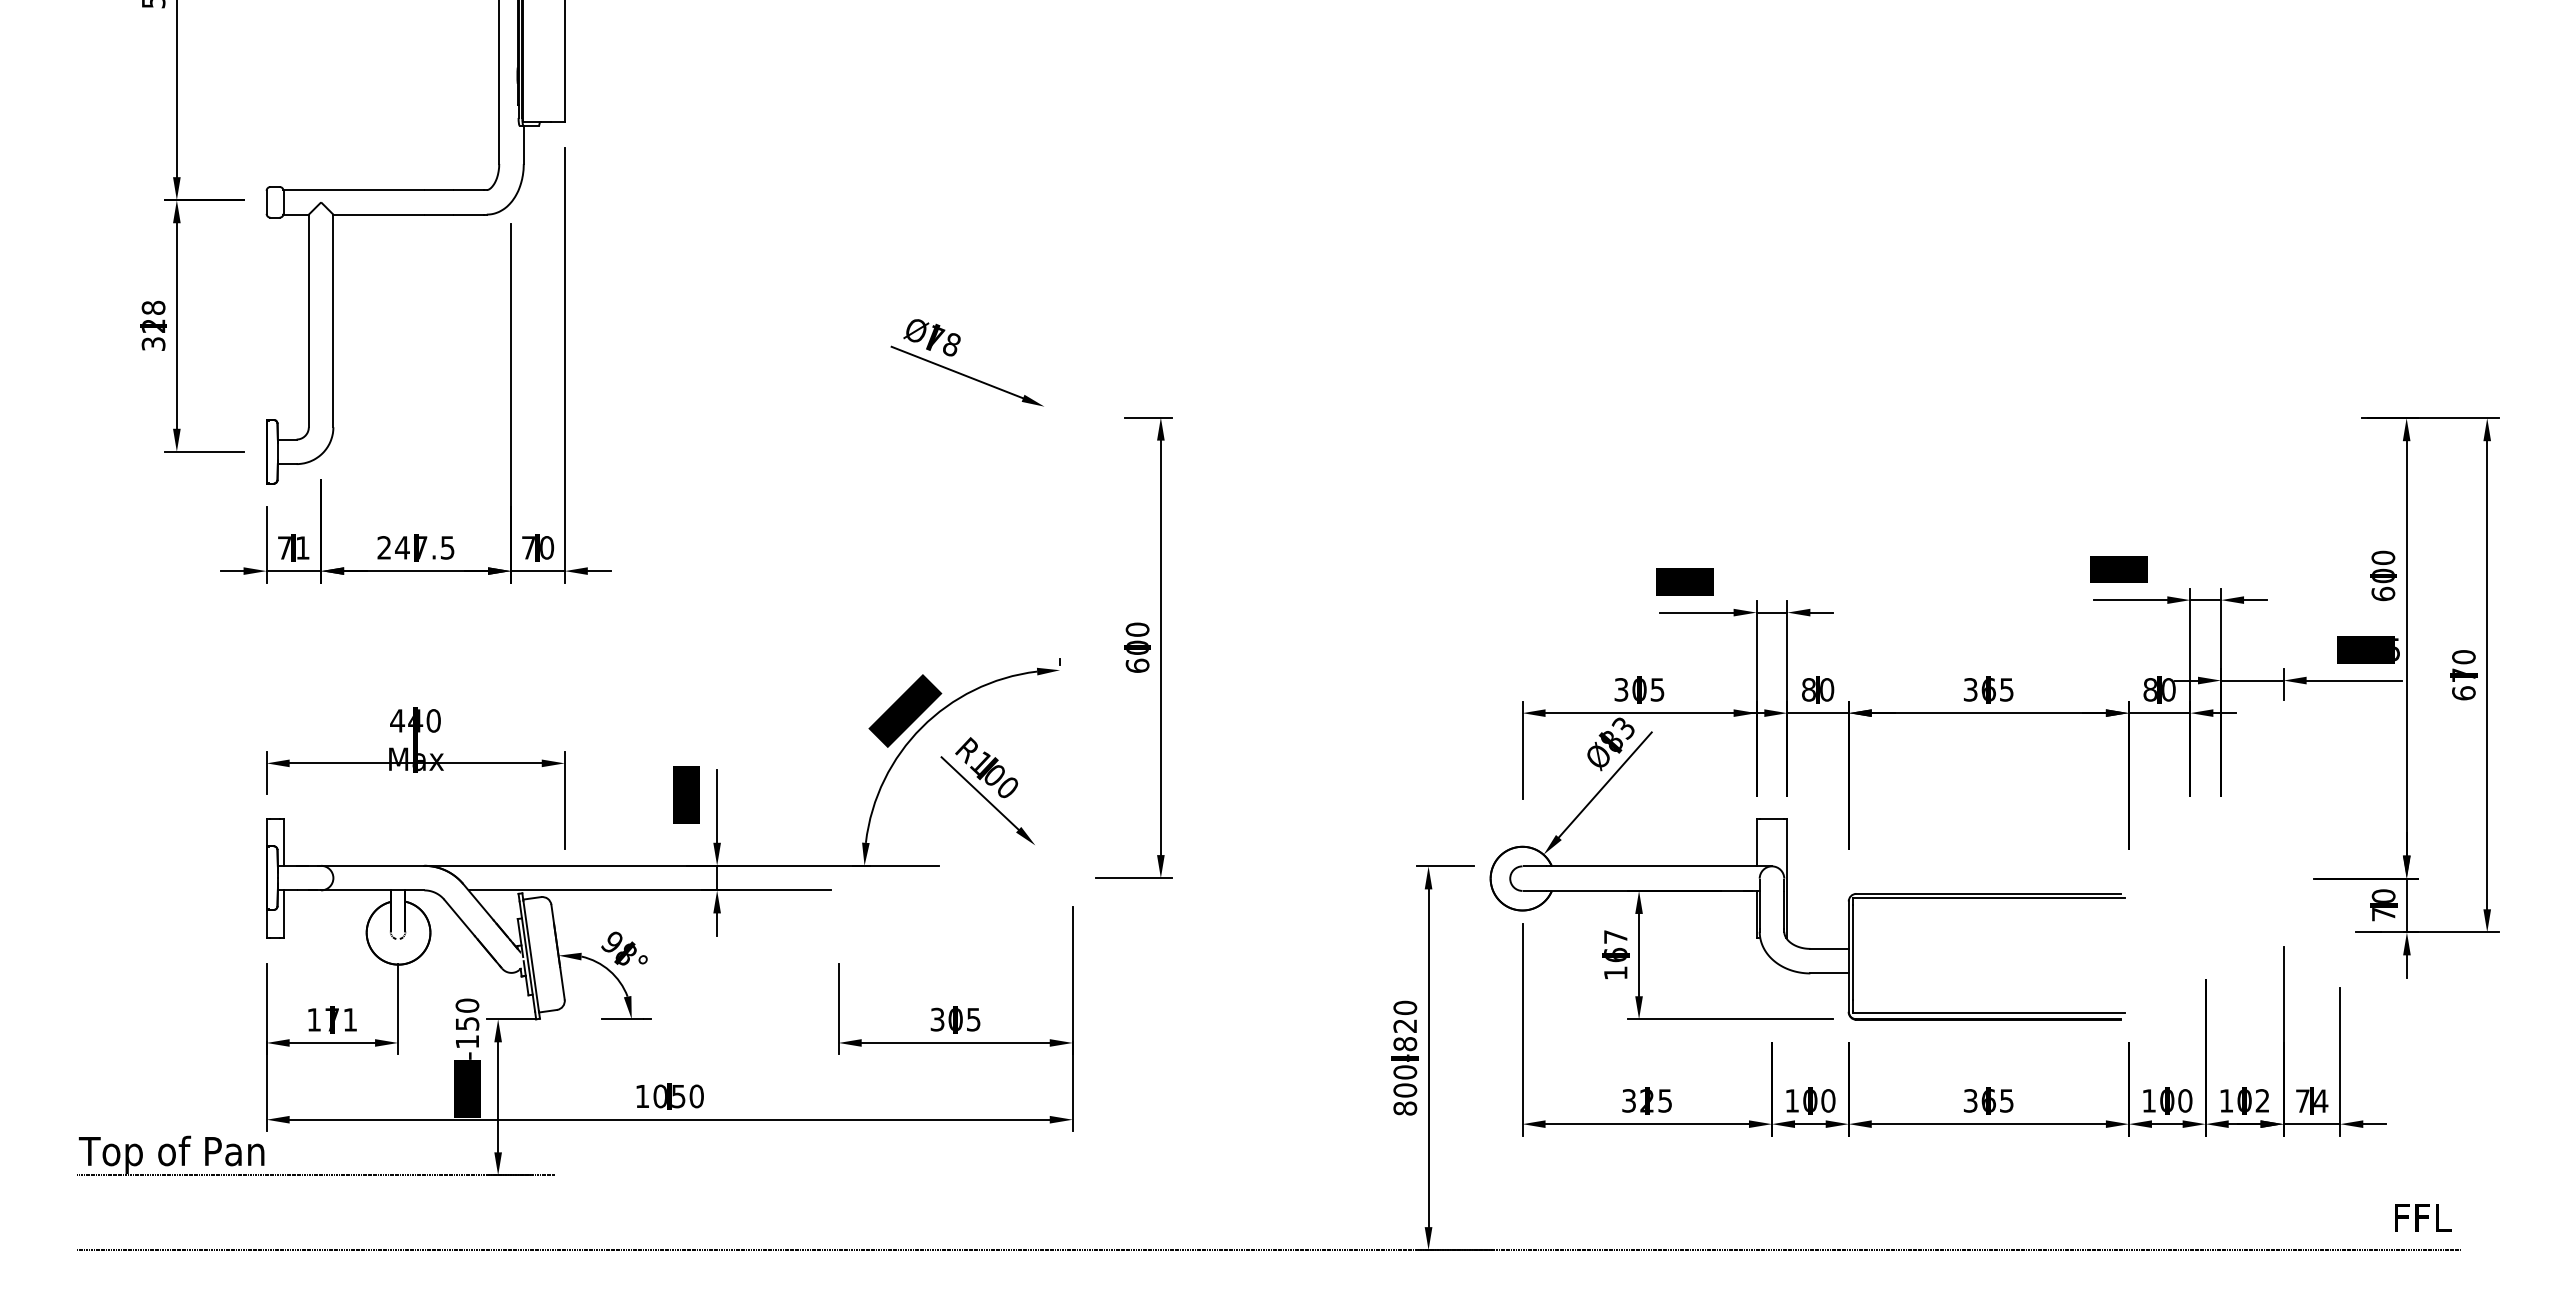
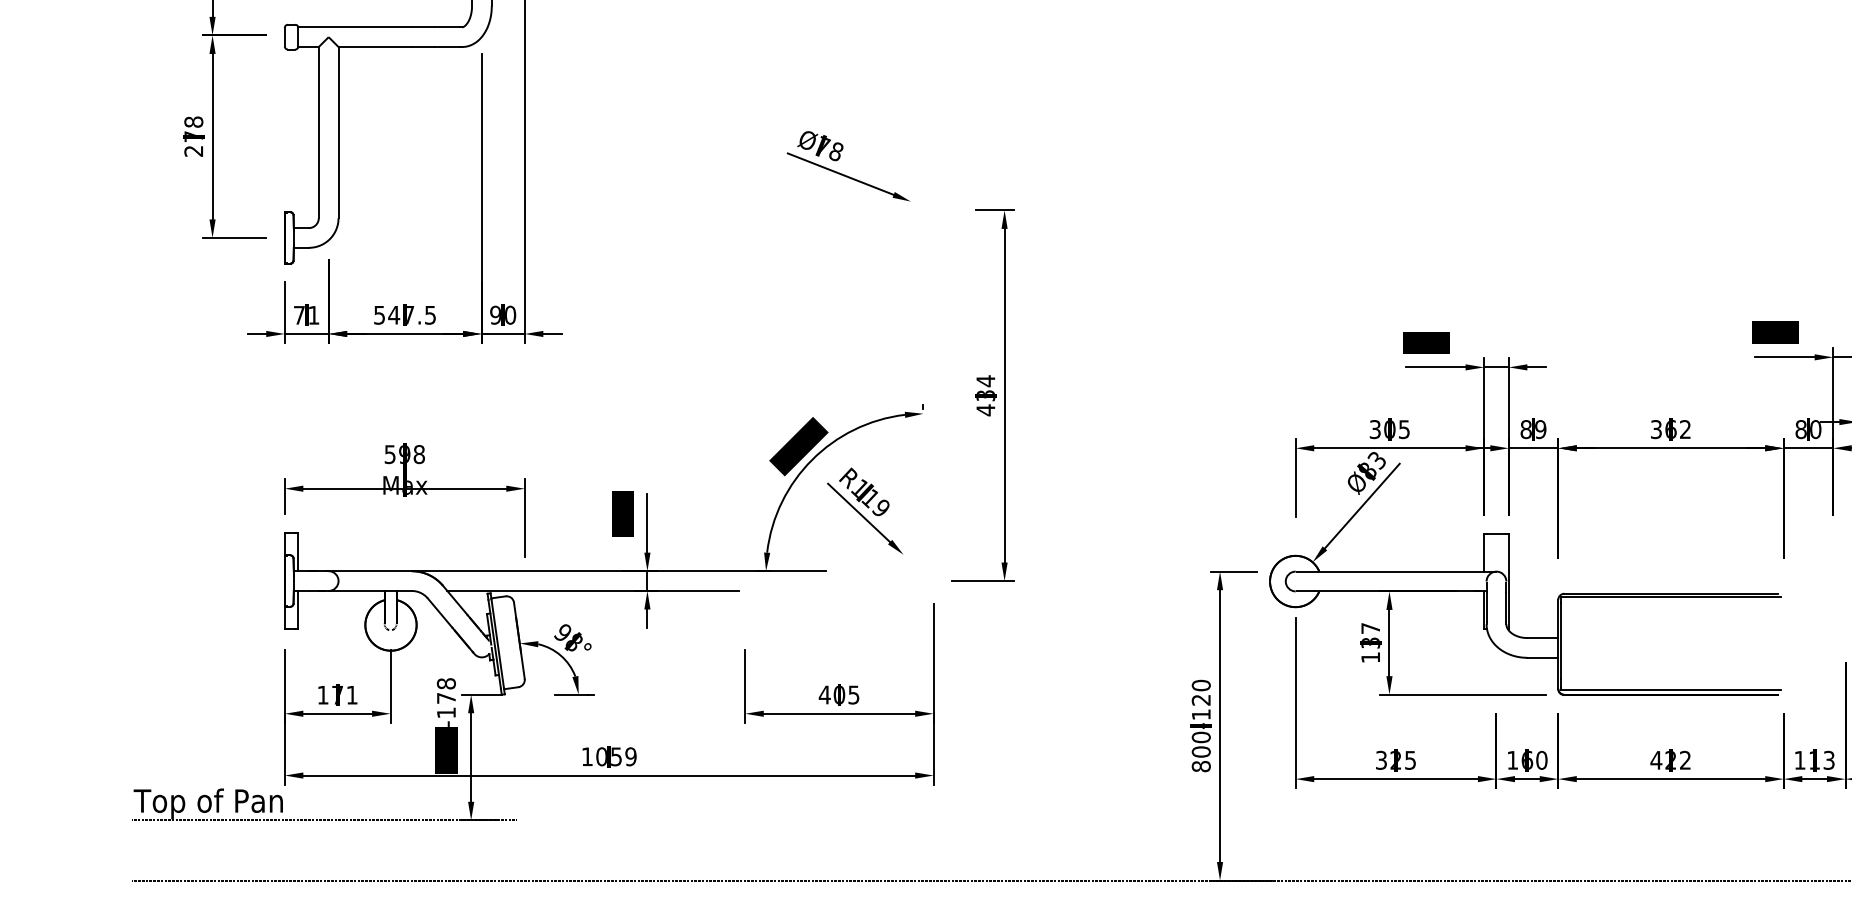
text: (153, 334) -> (193, 143), 328 -> 278
text: (383, 547) -> (378, 314), 247.5 -> 547.5
text: (527, 547) -> (494, 314), 70 -> 90
text: (1137, 647) -> (985, 395), 600 -> 434
text: (1827, 689) -> (1541, 429), 80 -> 89
text: (2006, 689) -> (1685, 429), 365 -> 362
text: (415, 720) -> (404, 454), 440 -> 598
text: (1000, 781) -> (875, 503), R100 -> R119
text: (1615, 954) -> (1370, 642), 167 -> 137
text: (467, 1014) -> (446, 690), 120-150 -> 120-178
text: (937, 1019) -> (824, 694), 305 -> 405
text: (1405, 1044) -> (1201, 715), 800-820 -> 800-120
text: (696, 1096) -> (630, 756), 1050 -> 1059
text: (1810, 1100) -> (1527, 760), 100 -> 160
text: (1988, 1100) -> (1670, 760), 365 -> 422
text: (2176, 1100) -> (1822, 760), 100 -> 113

